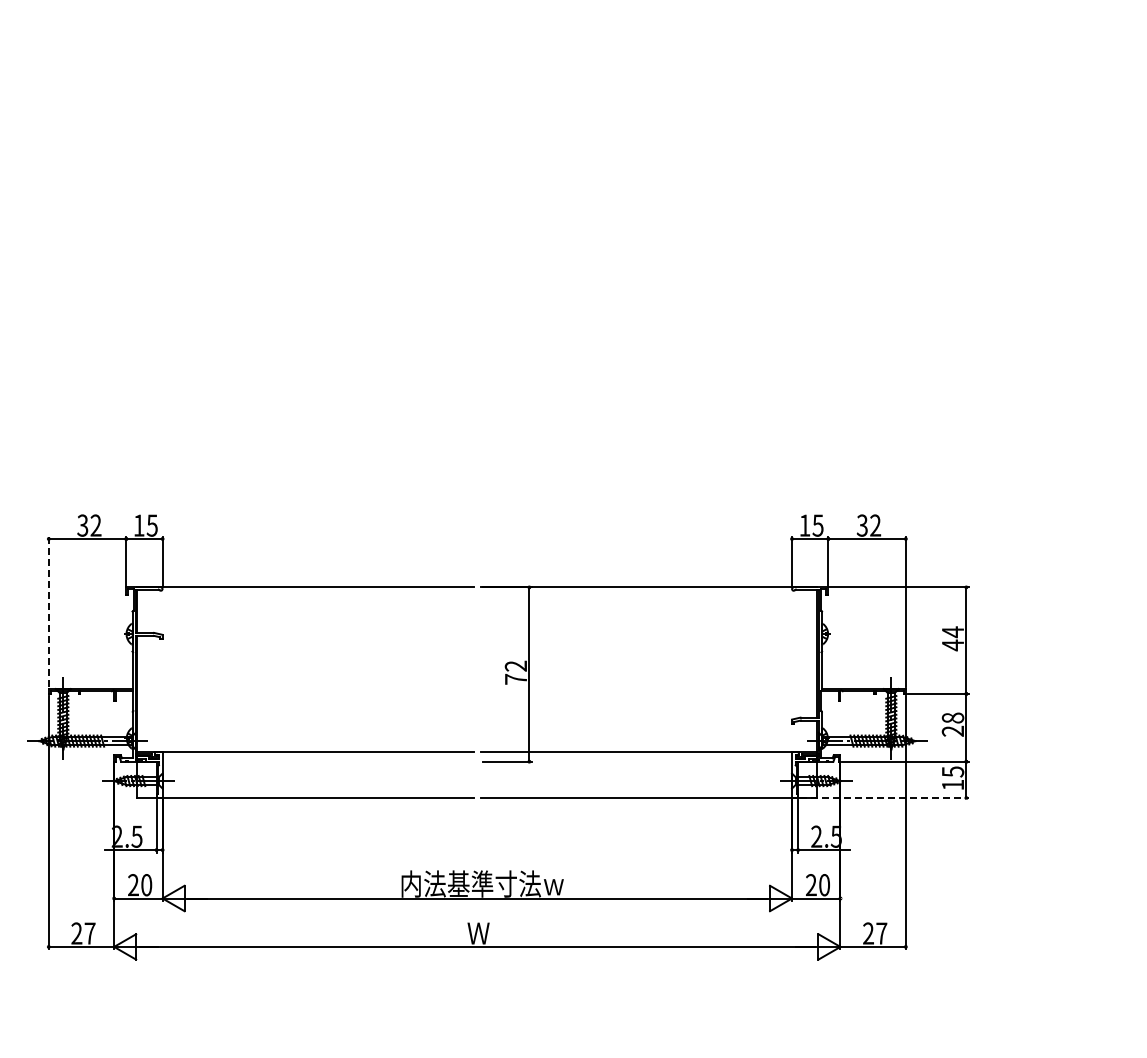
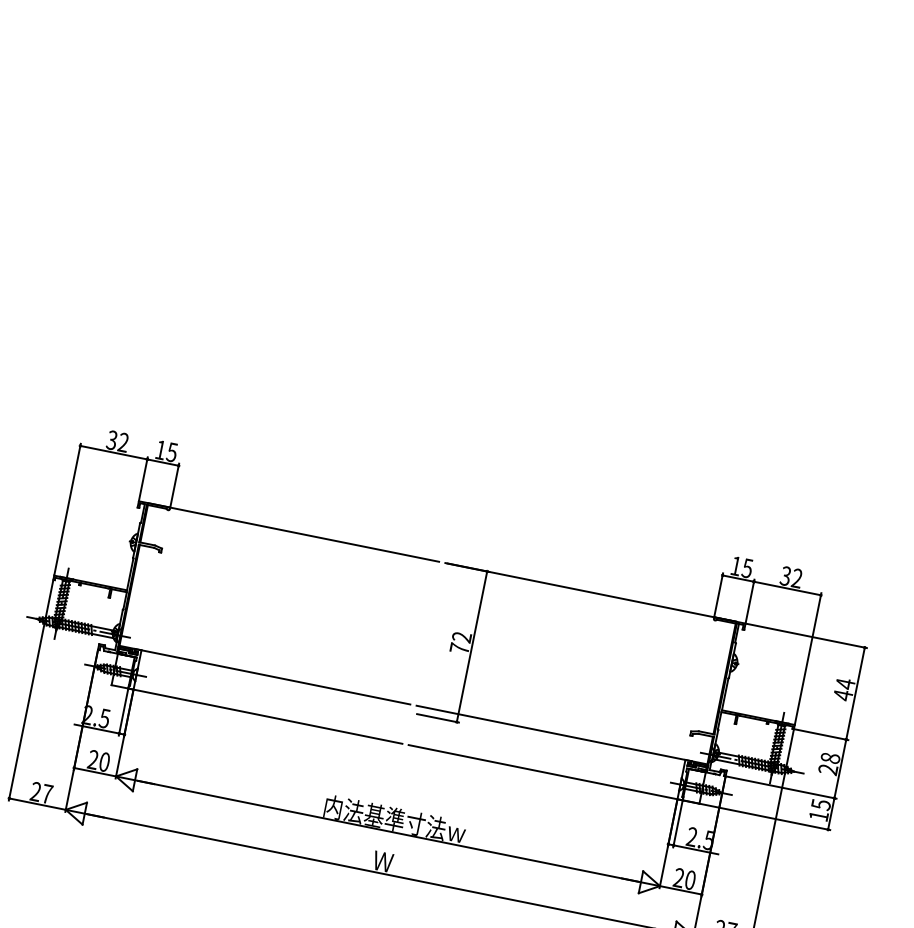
line: (48, 611) -> (67, 508), dashed -> solid
line: (884, 798) -> (757, 815), dashed -> solid

